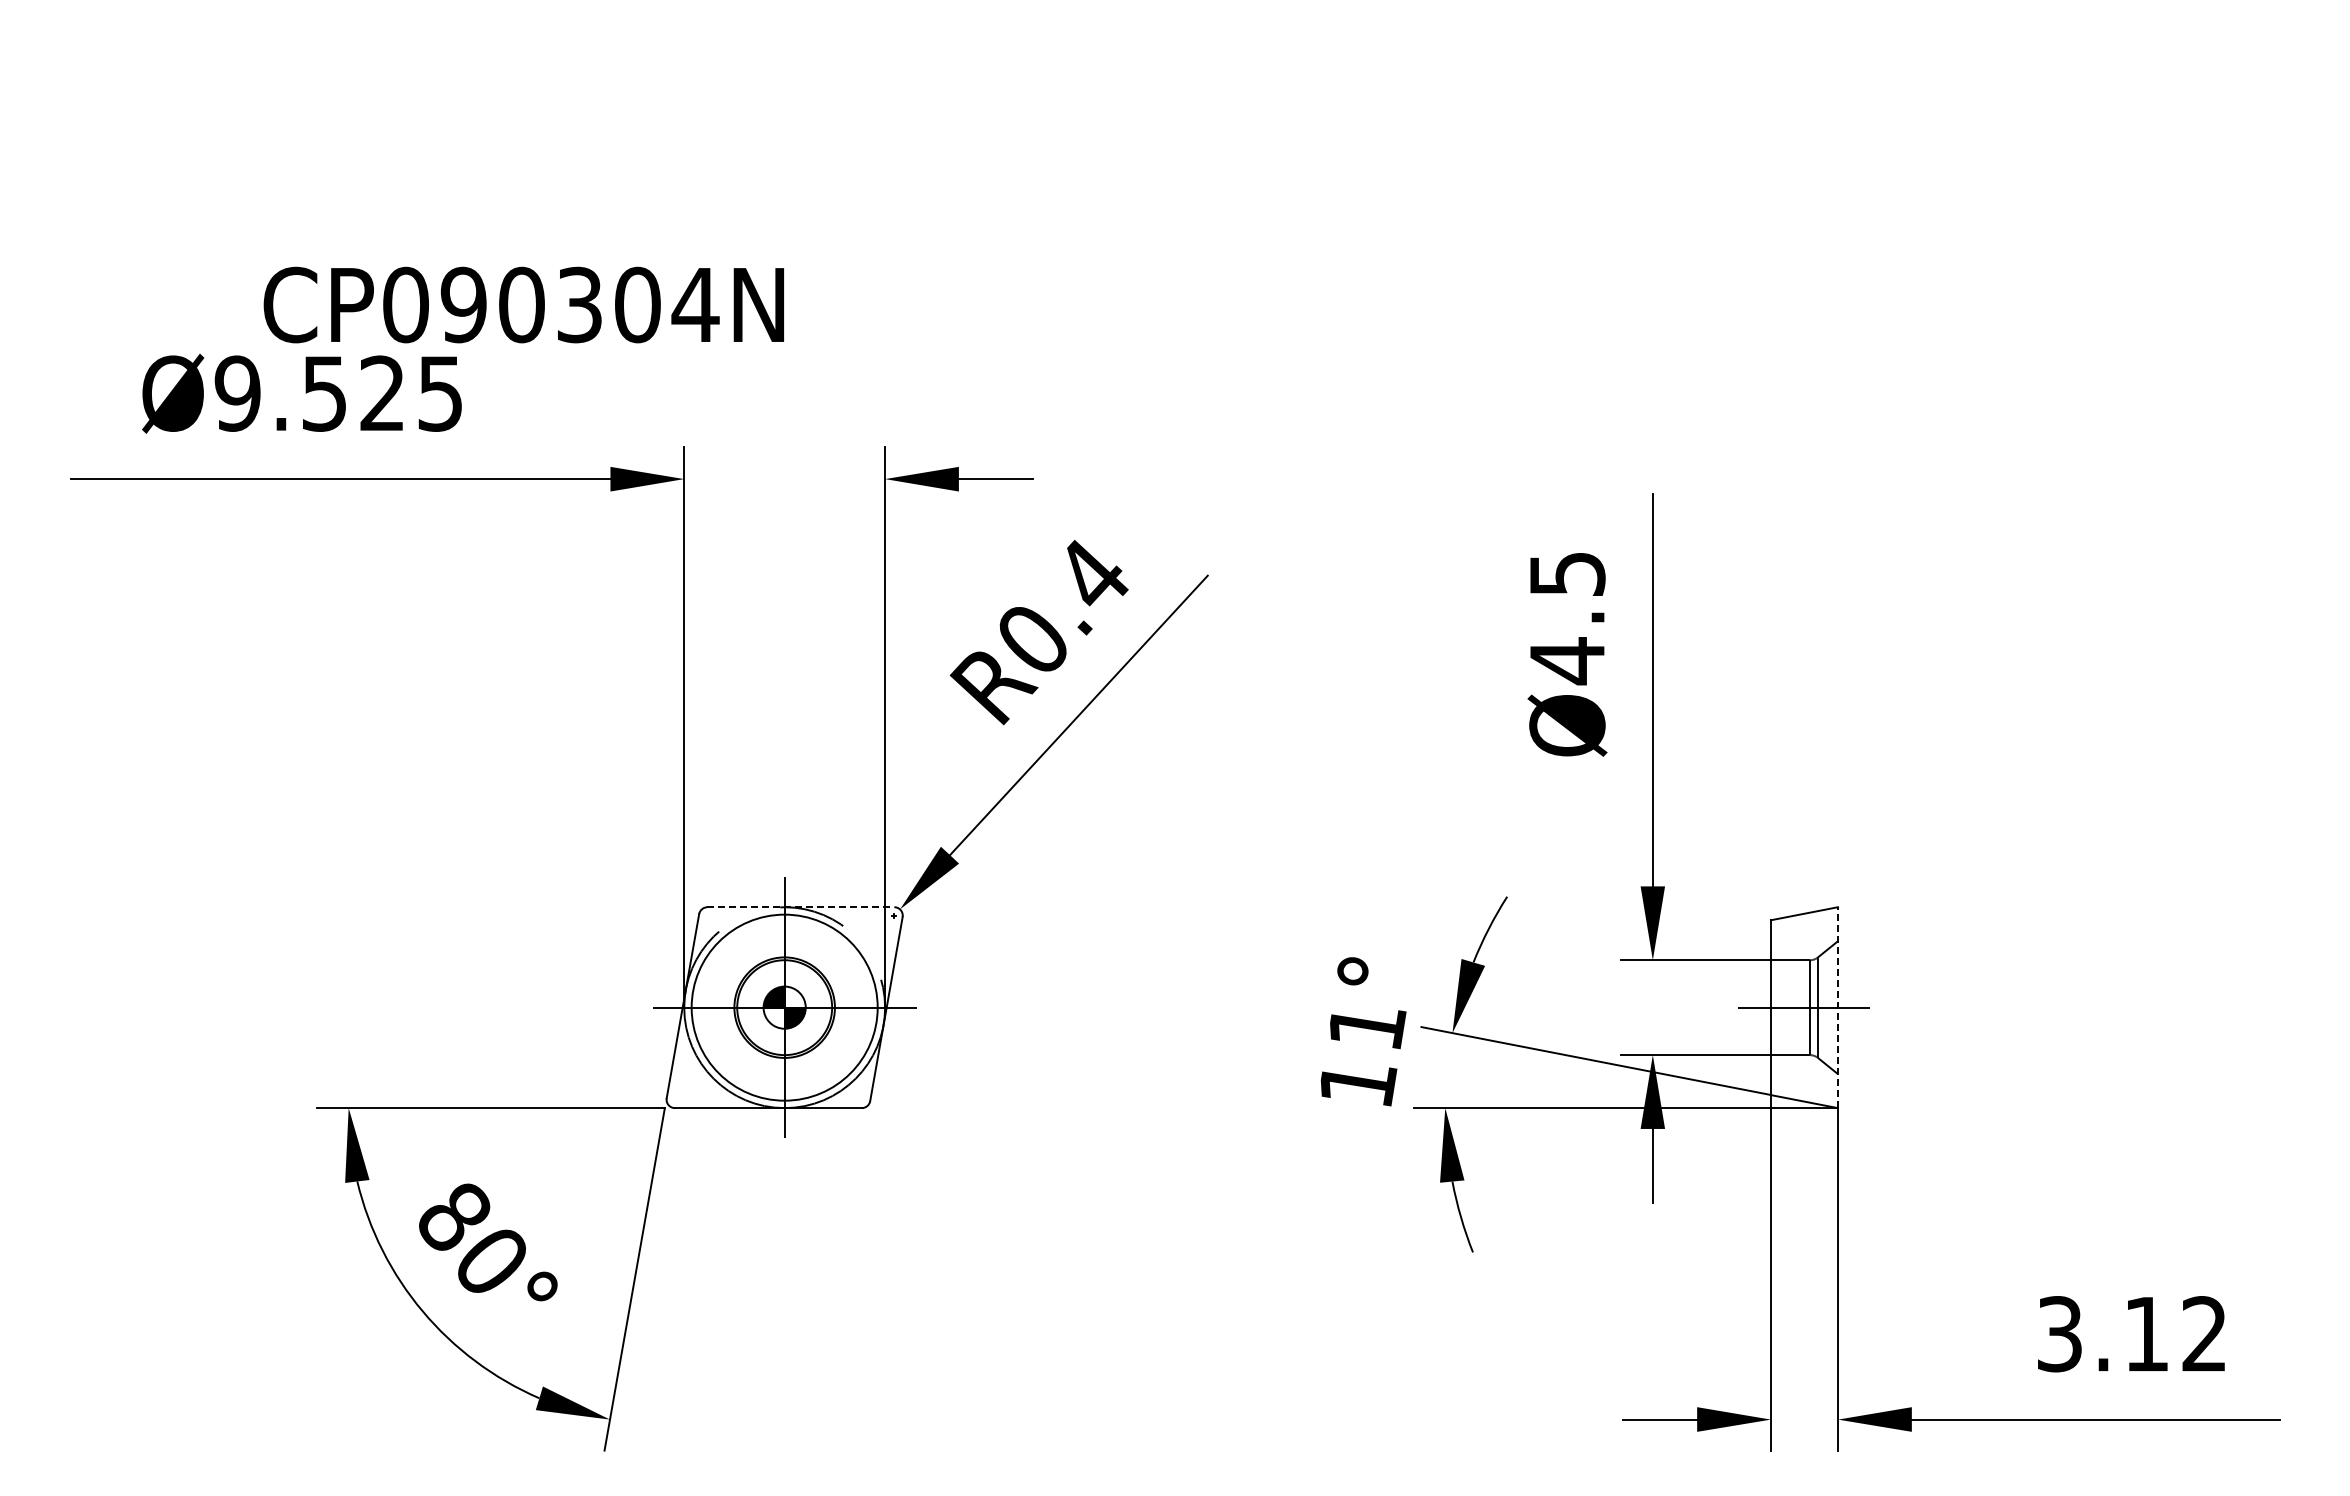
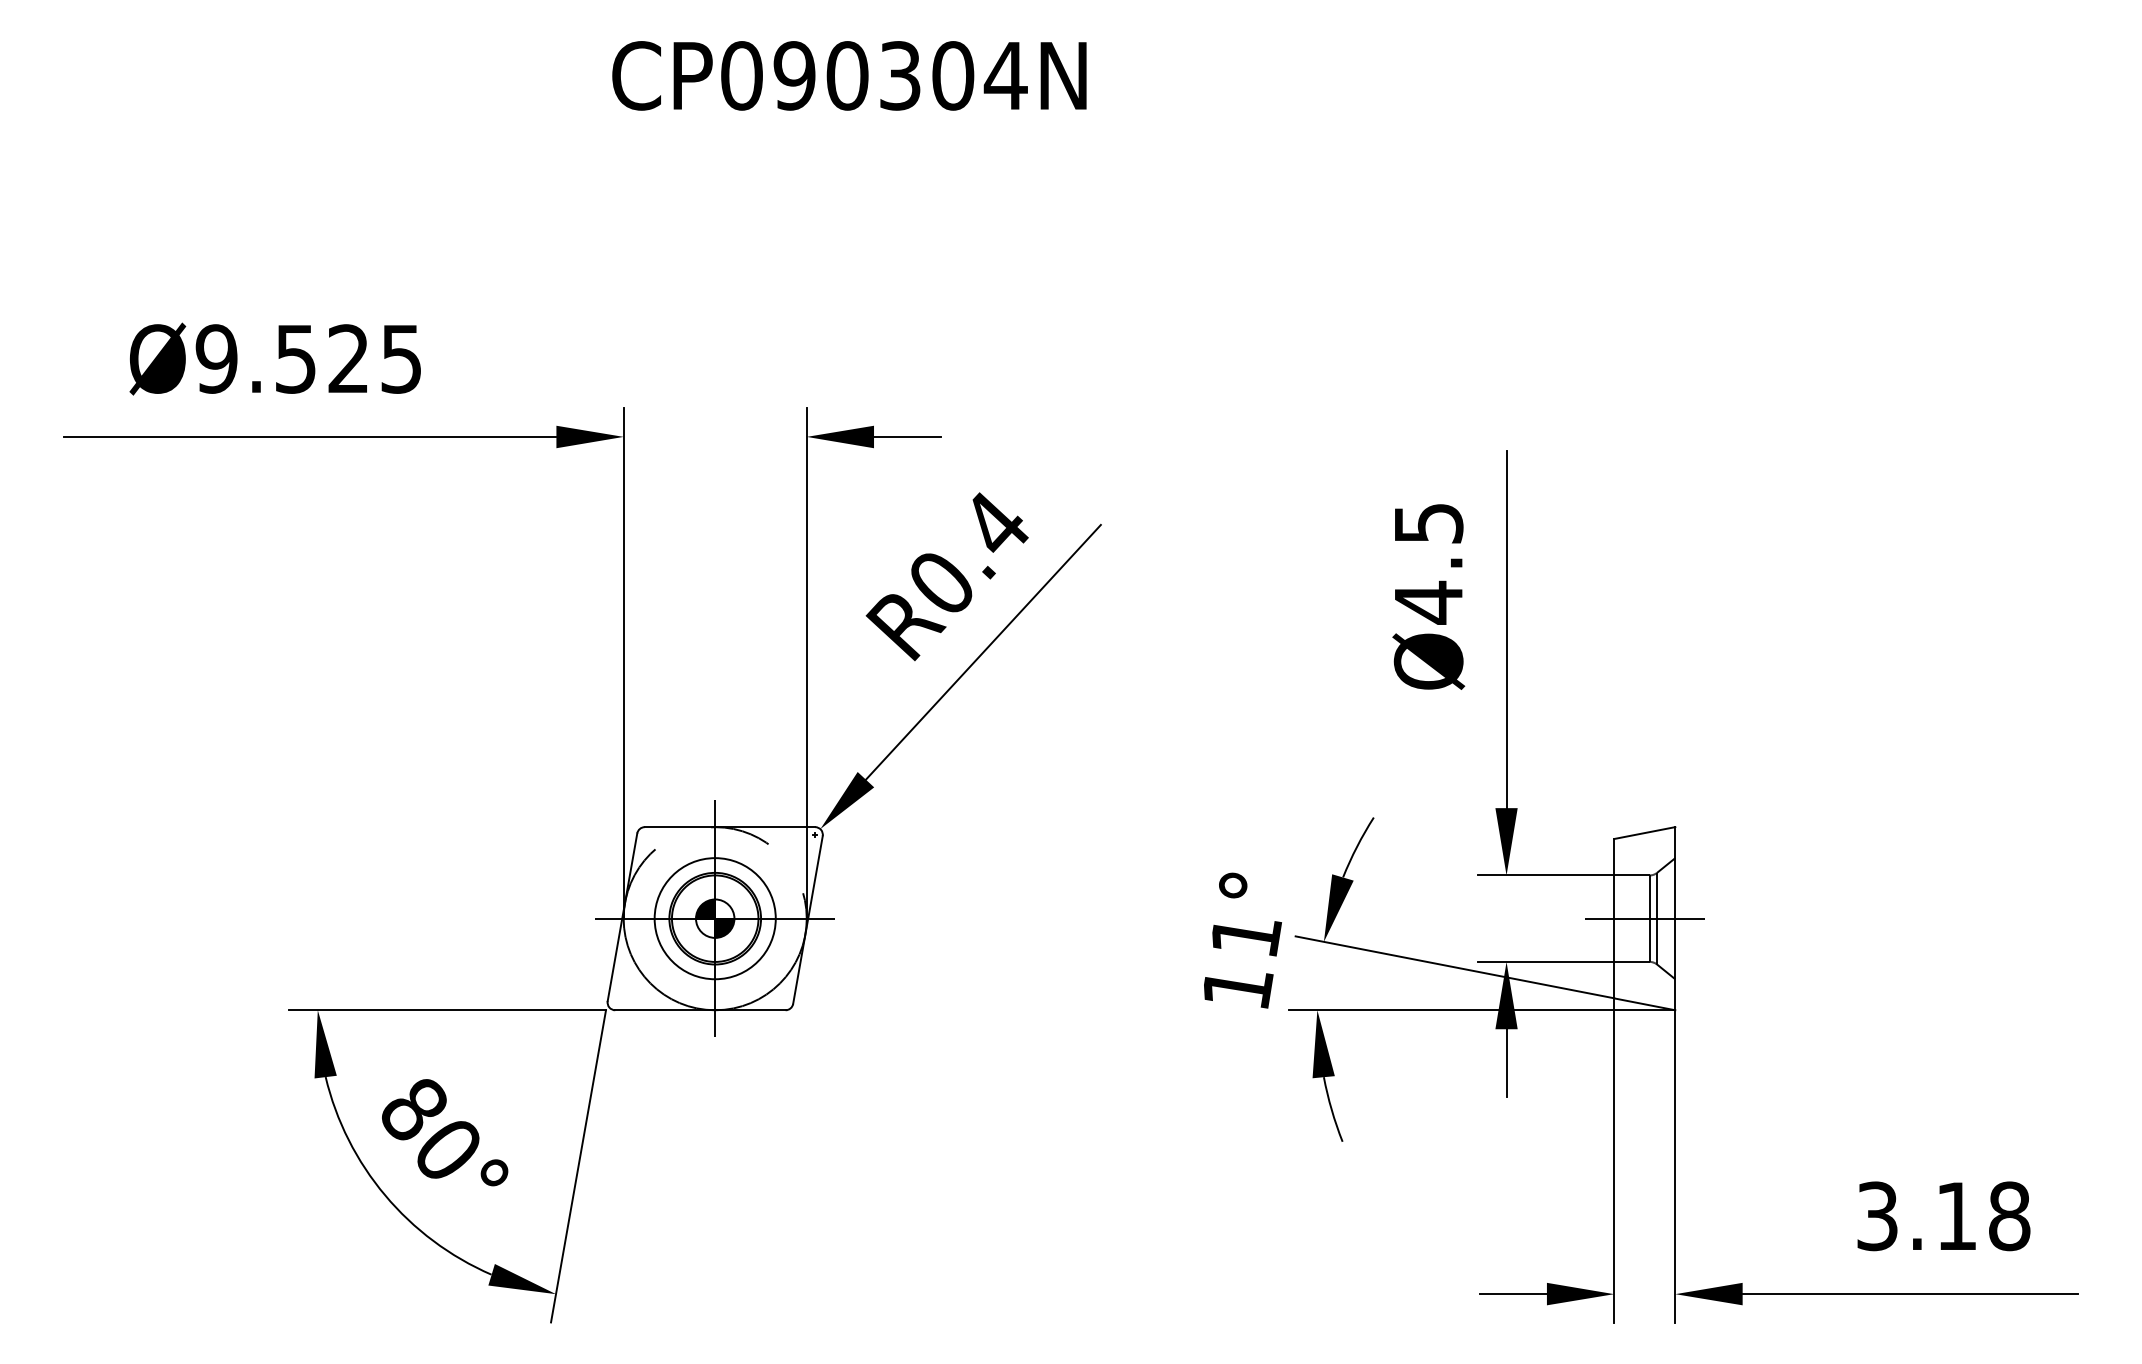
text: (523, 304) -> (849, 75), moved
line: (801, 907) -> (730, 827), dashed -> solid
circle: (784, 1007) -> (715, 918), size x0.71
line: (1837, 1007) -> (1674, 918), dashed -> solid
text: (2204, 1334) -> (2009, 1216), 3.12 -> 3.18

